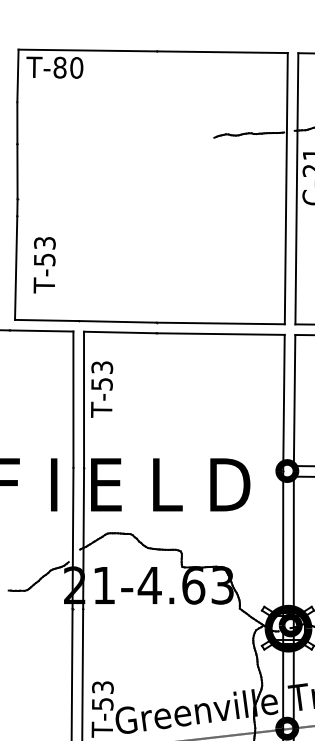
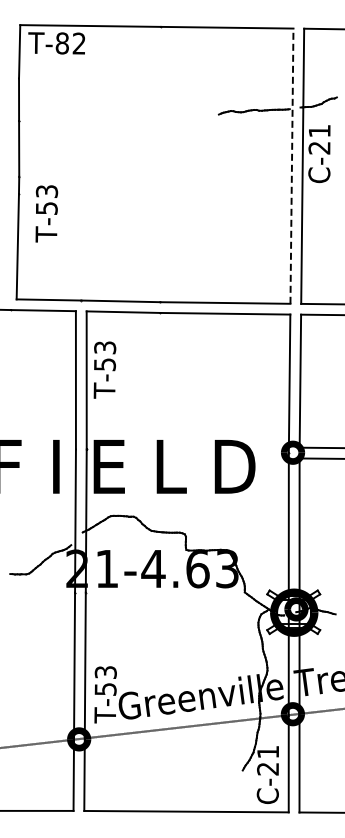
text: (75, 67) -> (78, 43), T-80 -> T-82
line: (285, 188) -> (291, 166), solid -> dashed
text: (44, 264) -> (46, 213), moved

